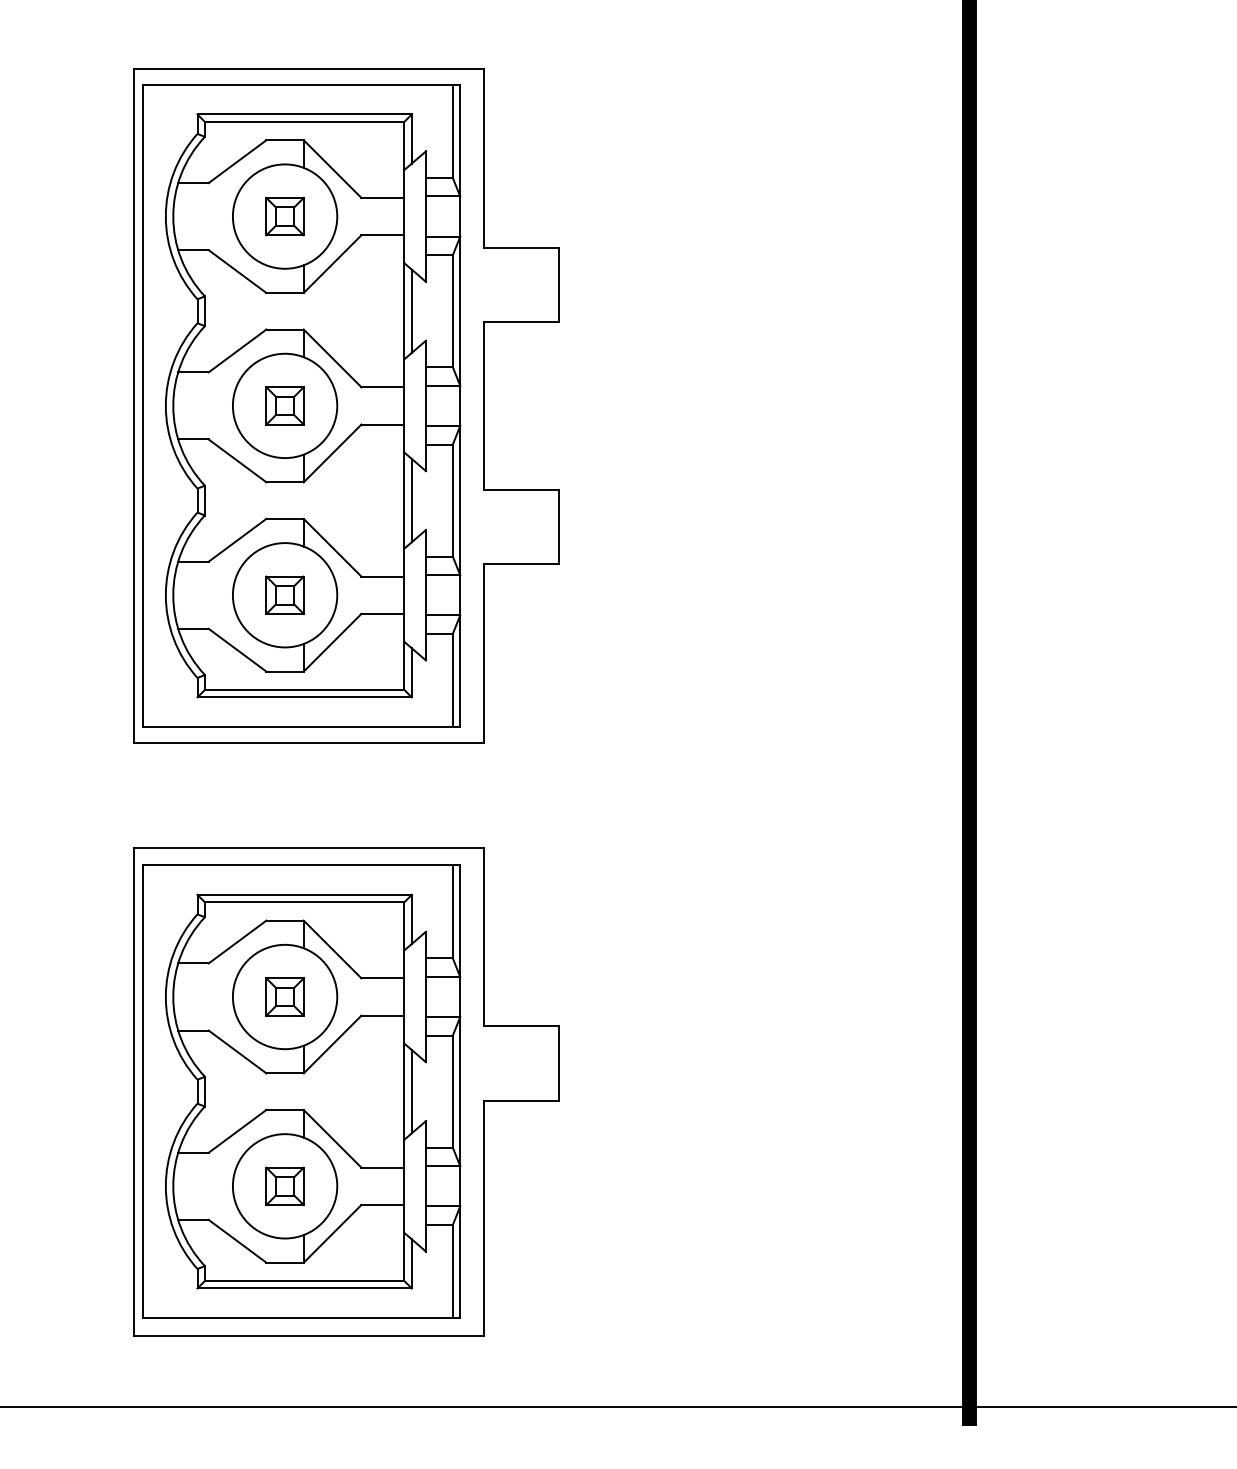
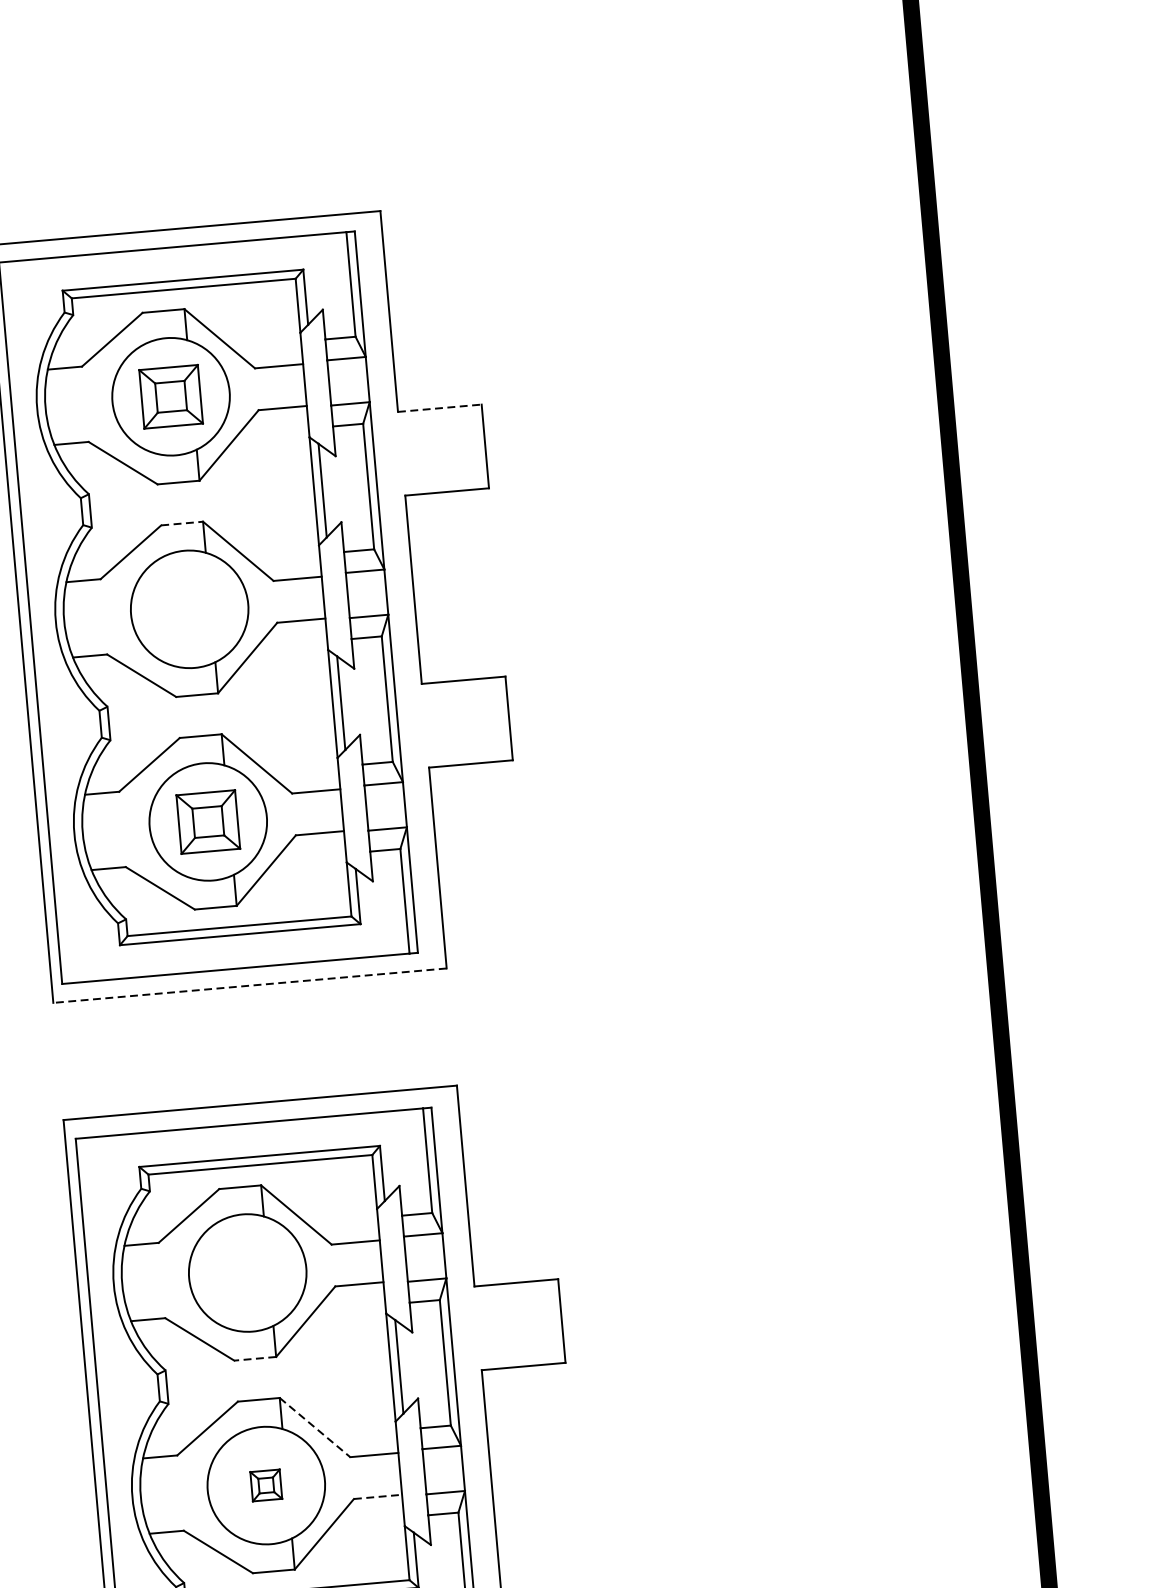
part: (284, 216) -> (170, 396), size x1.4
line: (522, 247) -> (440, 408), solid -> dashed
line: (285, 329) -> (182, 523), solid -> dashed
part: (284, 405) -> (188, 608), removed
part: (284, 594) -> (207, 821), size x1.4
line: (308, 743) -> (249, 986), solid -> dashed
part: (284, 996) -> (247, 1272), removed
line: (285, 1073) -> (255, 1358), solid -> dashed
line: (332, 1138) -> (314, 1427), solid -> dashed
part: (284, 1185) -> (265, 1484), size x0.7
line: (383, 1204) -> (378, 1496), solid -> dashed

